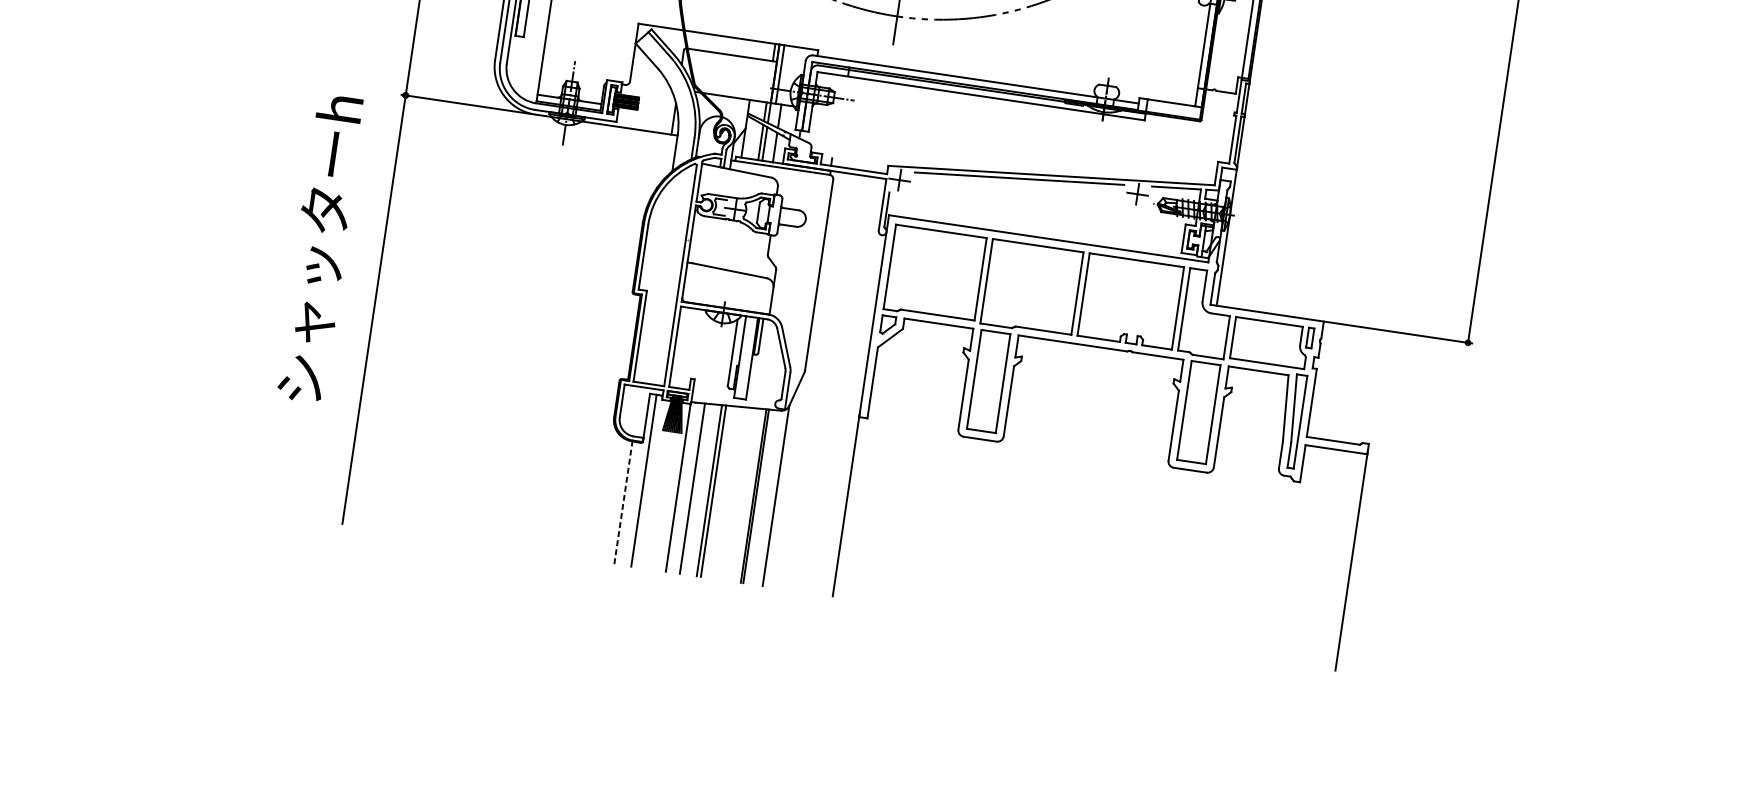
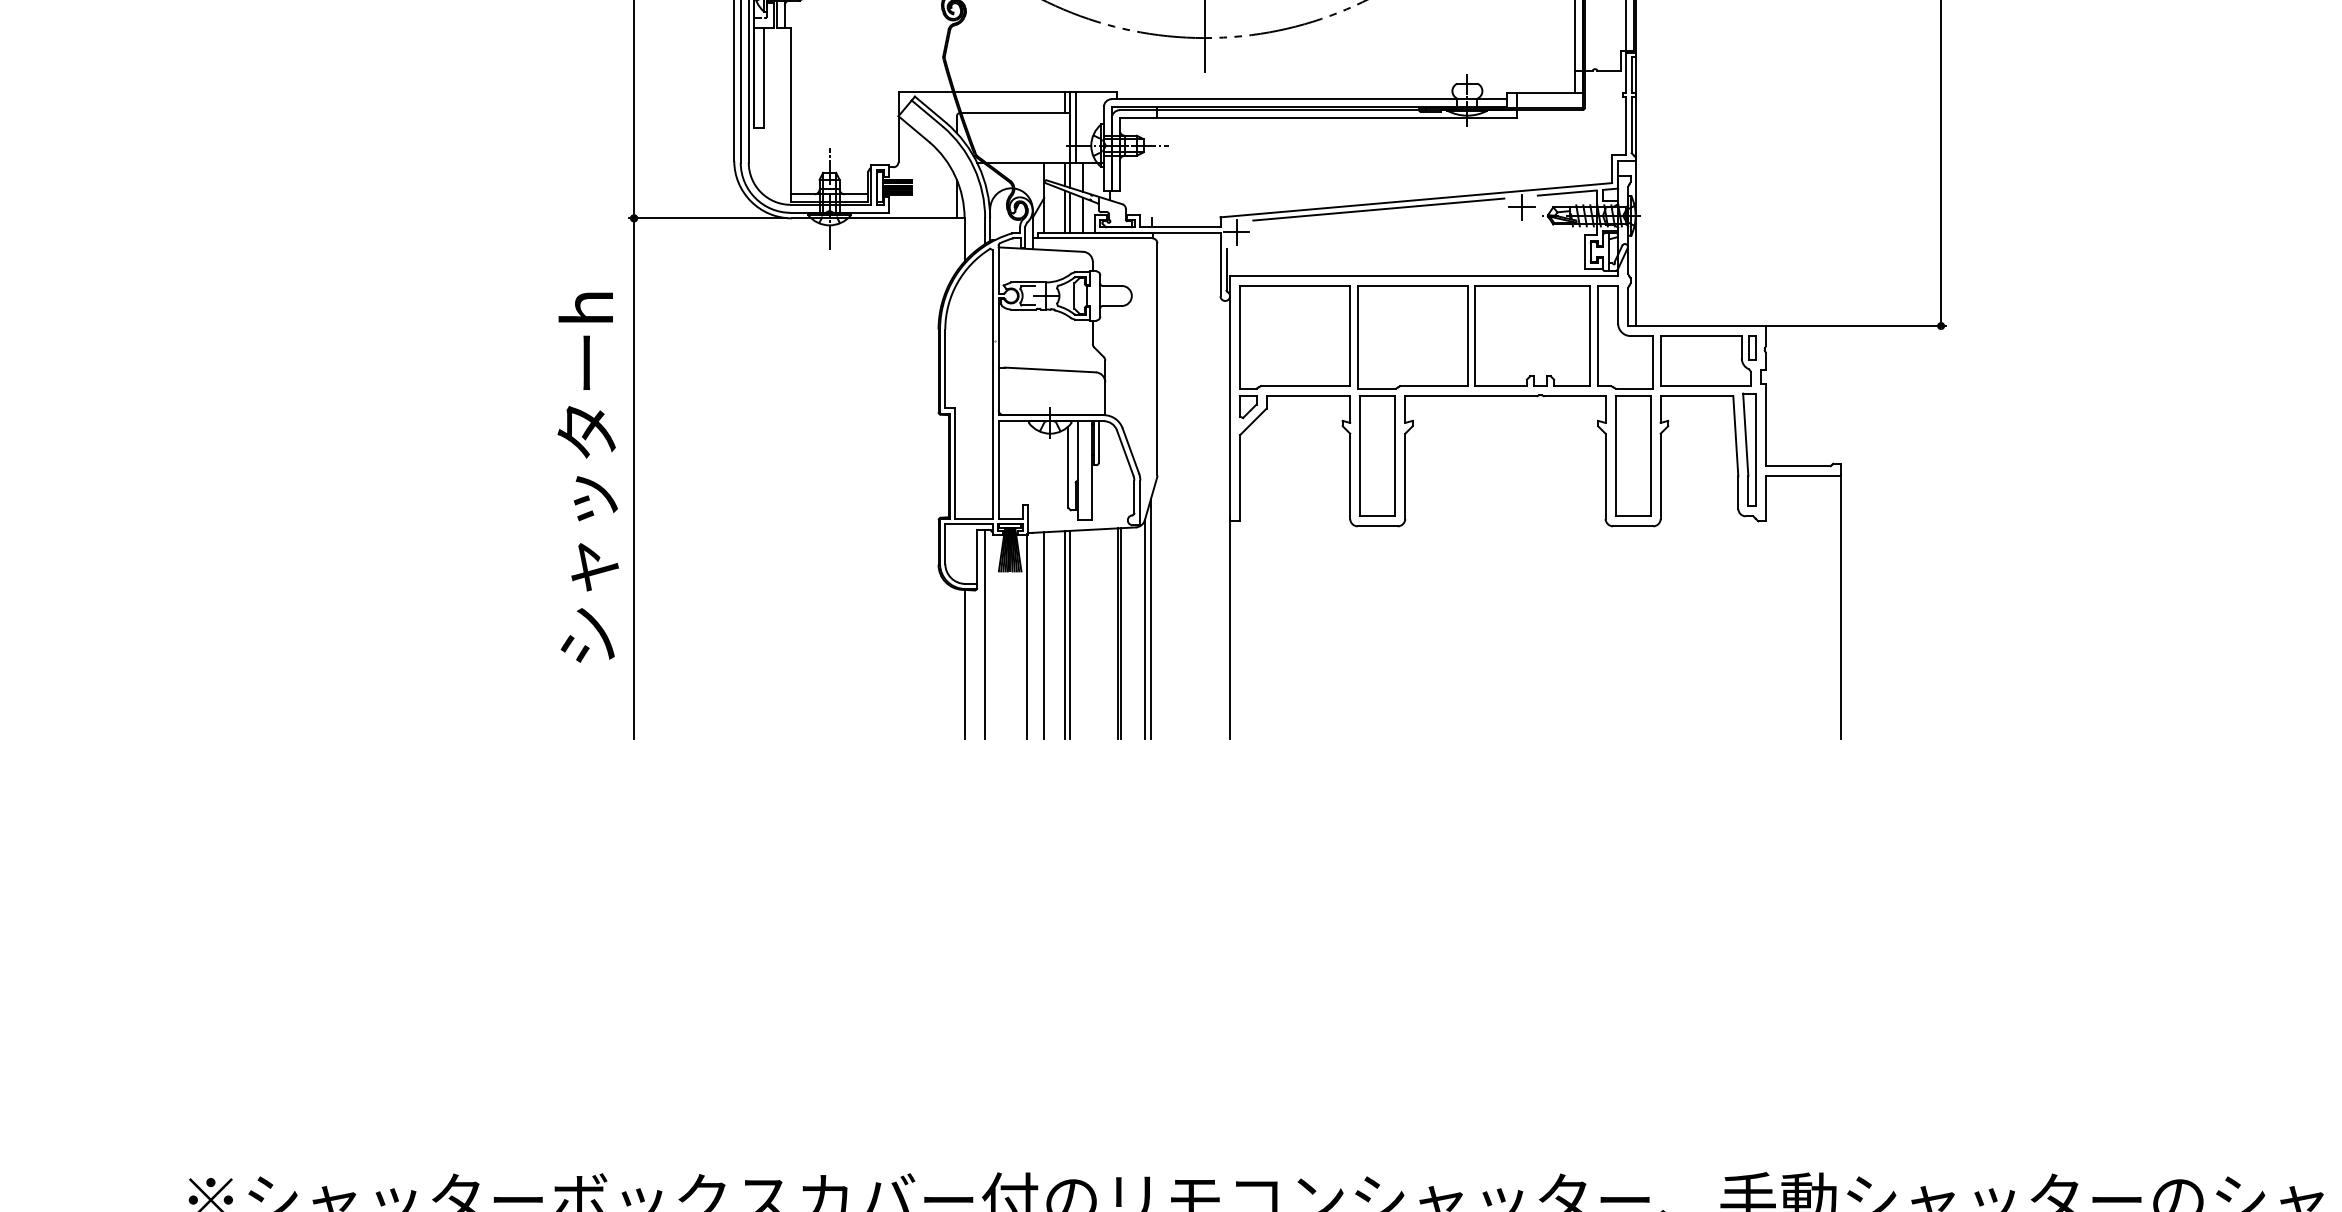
text: (320, 248) -> (587, 477), moved
line: (781, 488) -> (1150, 619), added
line: (623, 502) -> (964, 664), dashed -> solid

